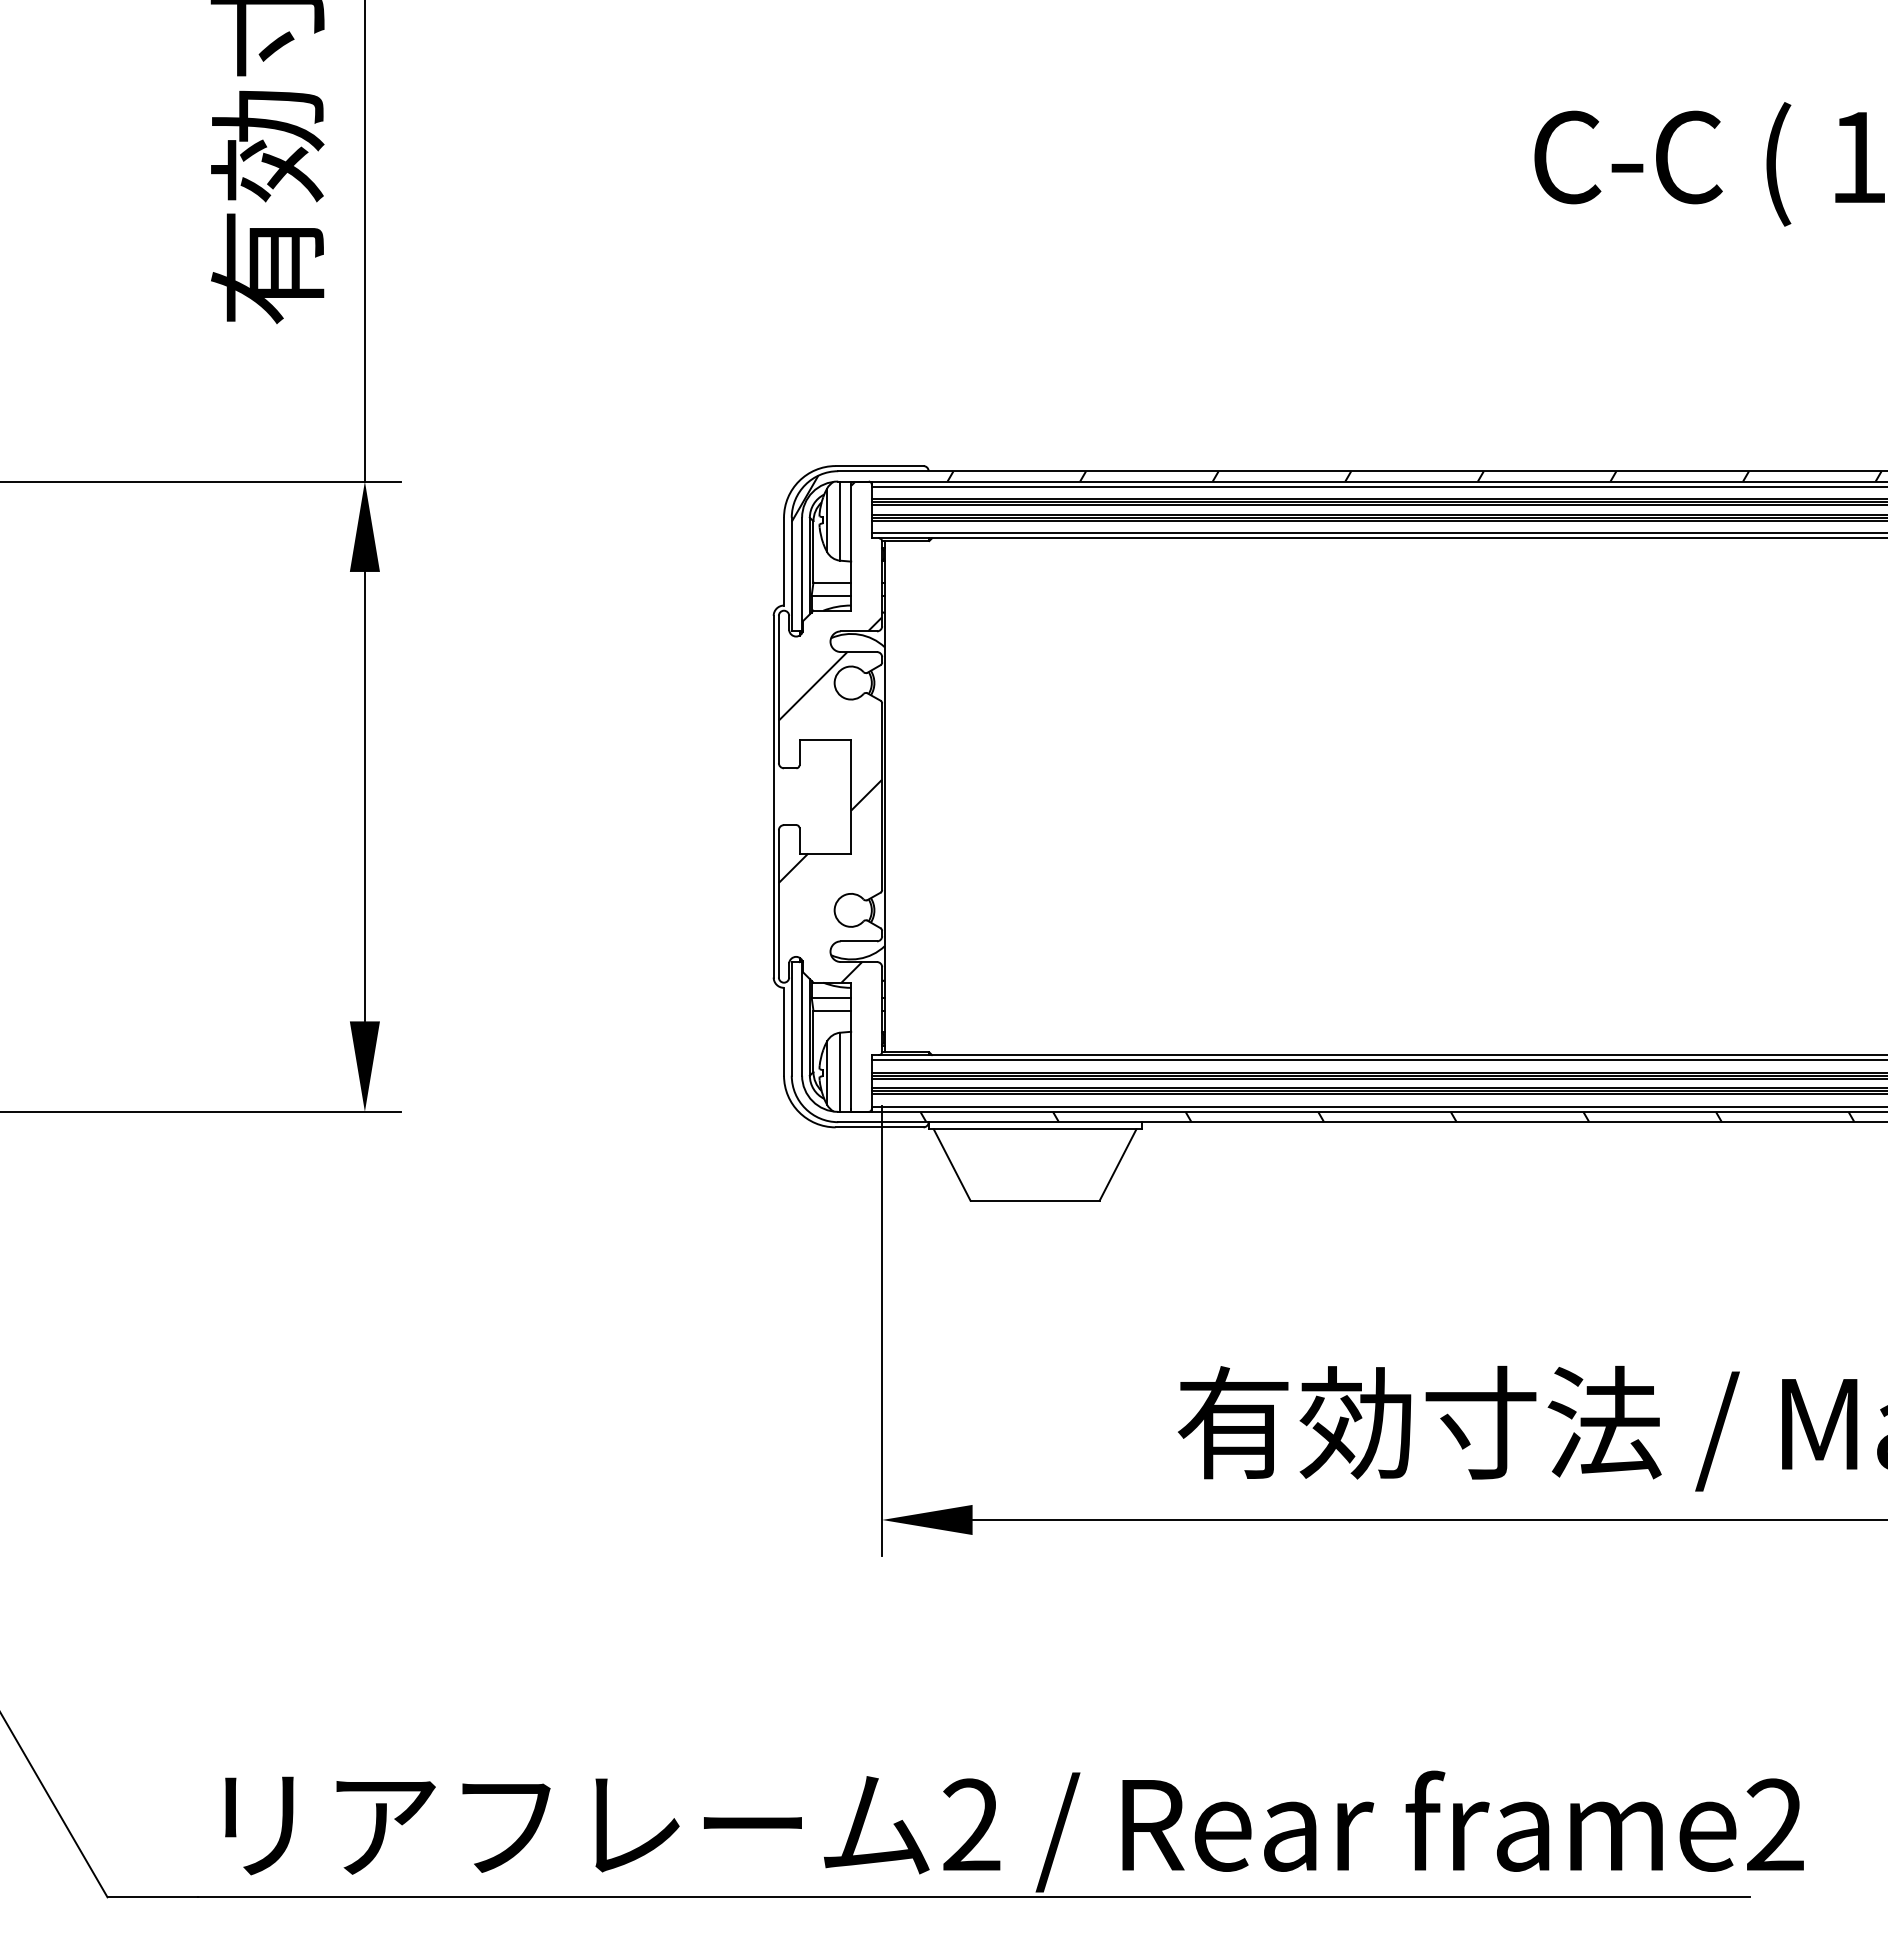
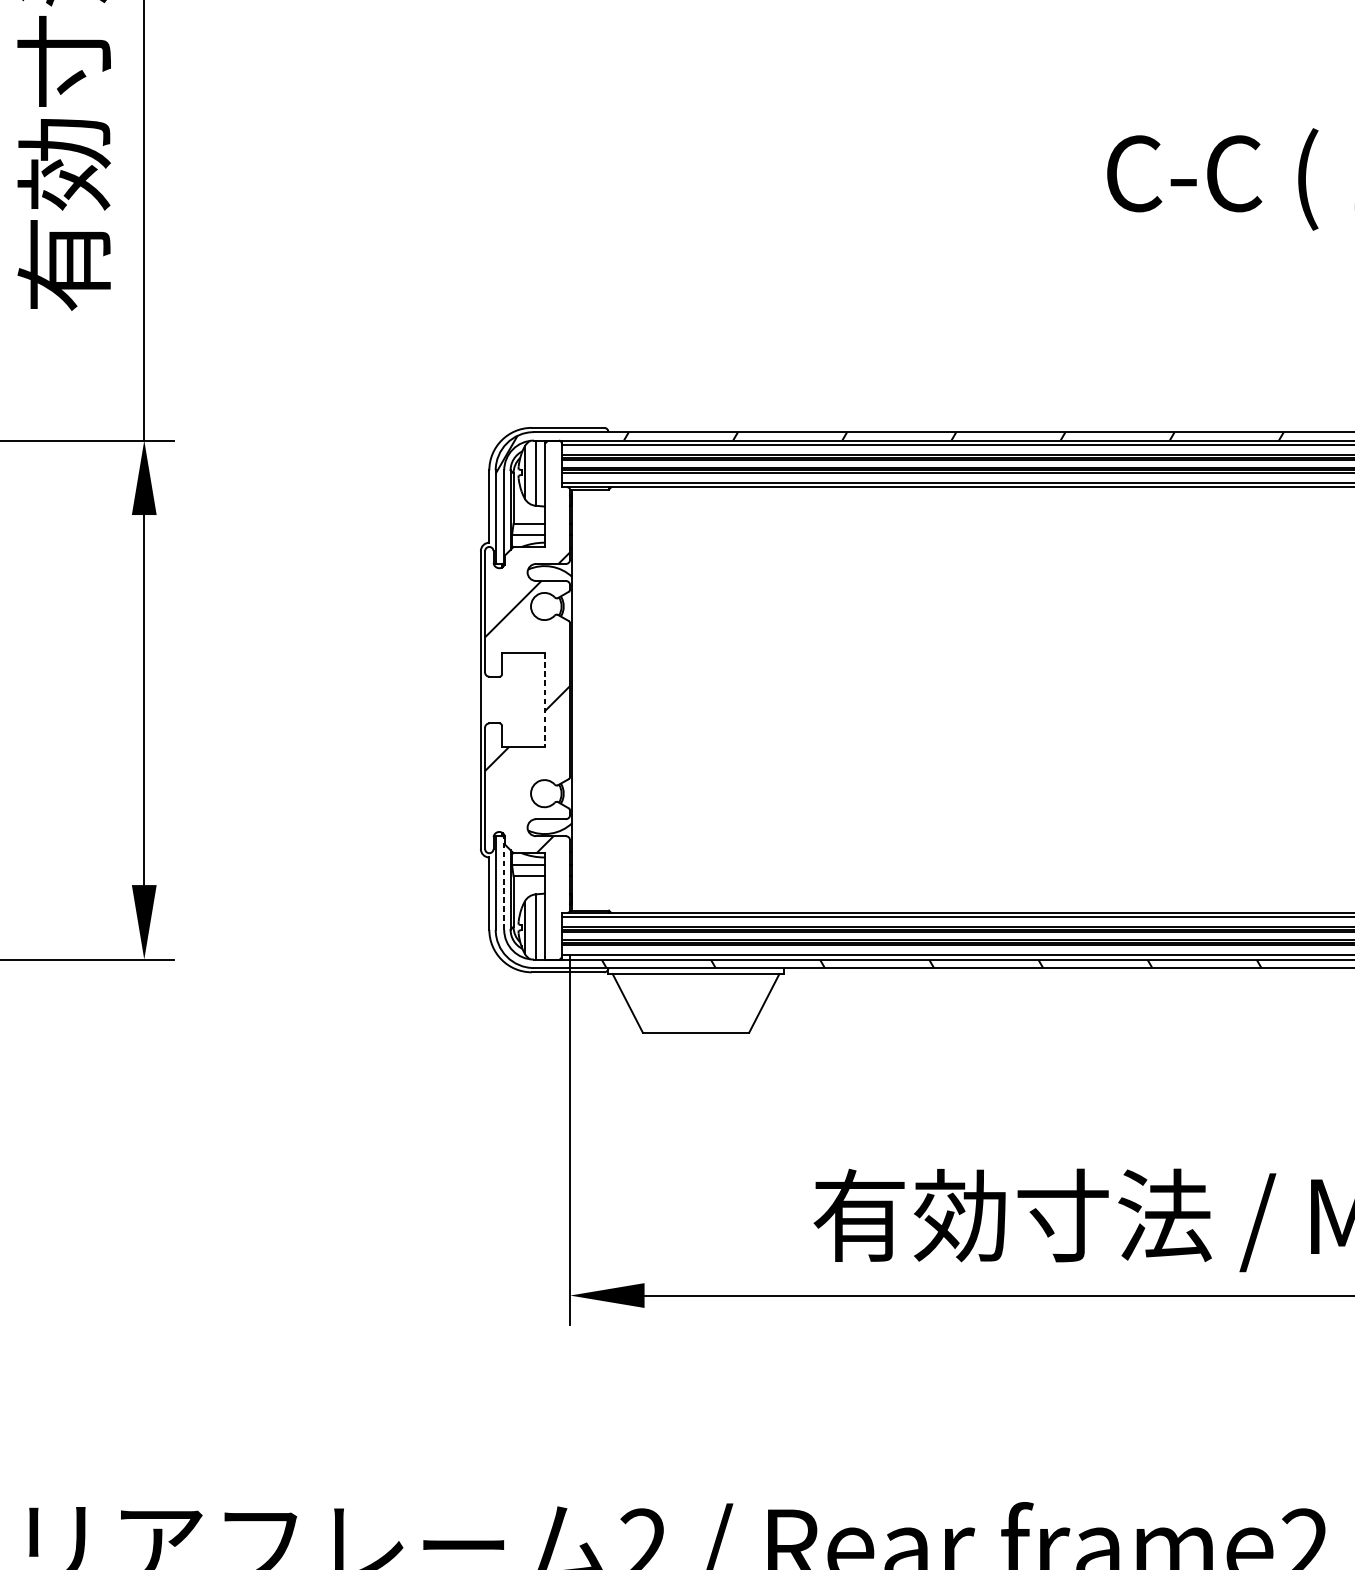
line: (851, 796) -> (544, 699), solid -> dashed
line: (802, 1018) -> (504, 882), solid -> dashed

